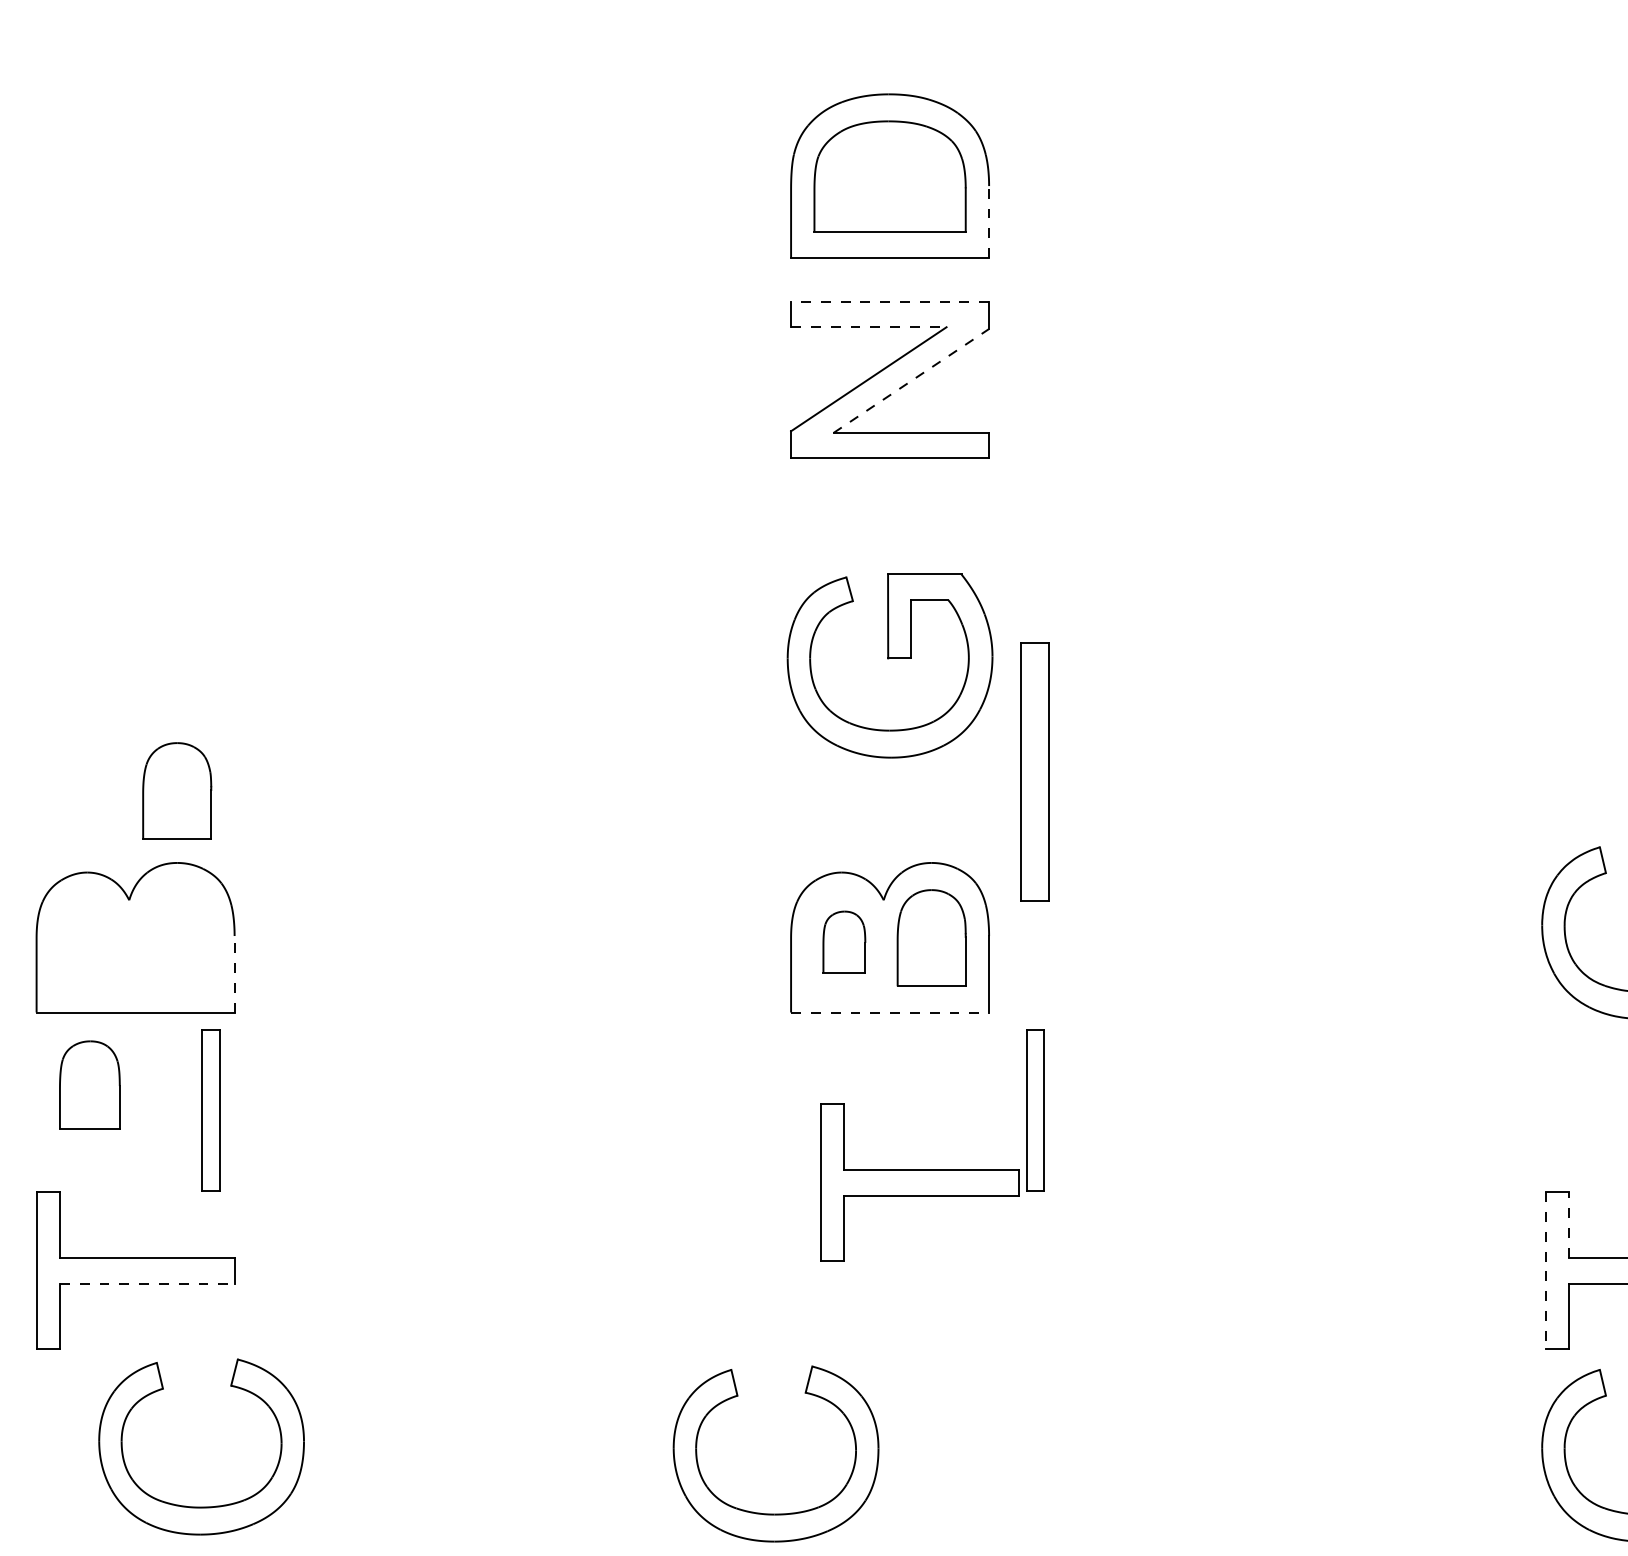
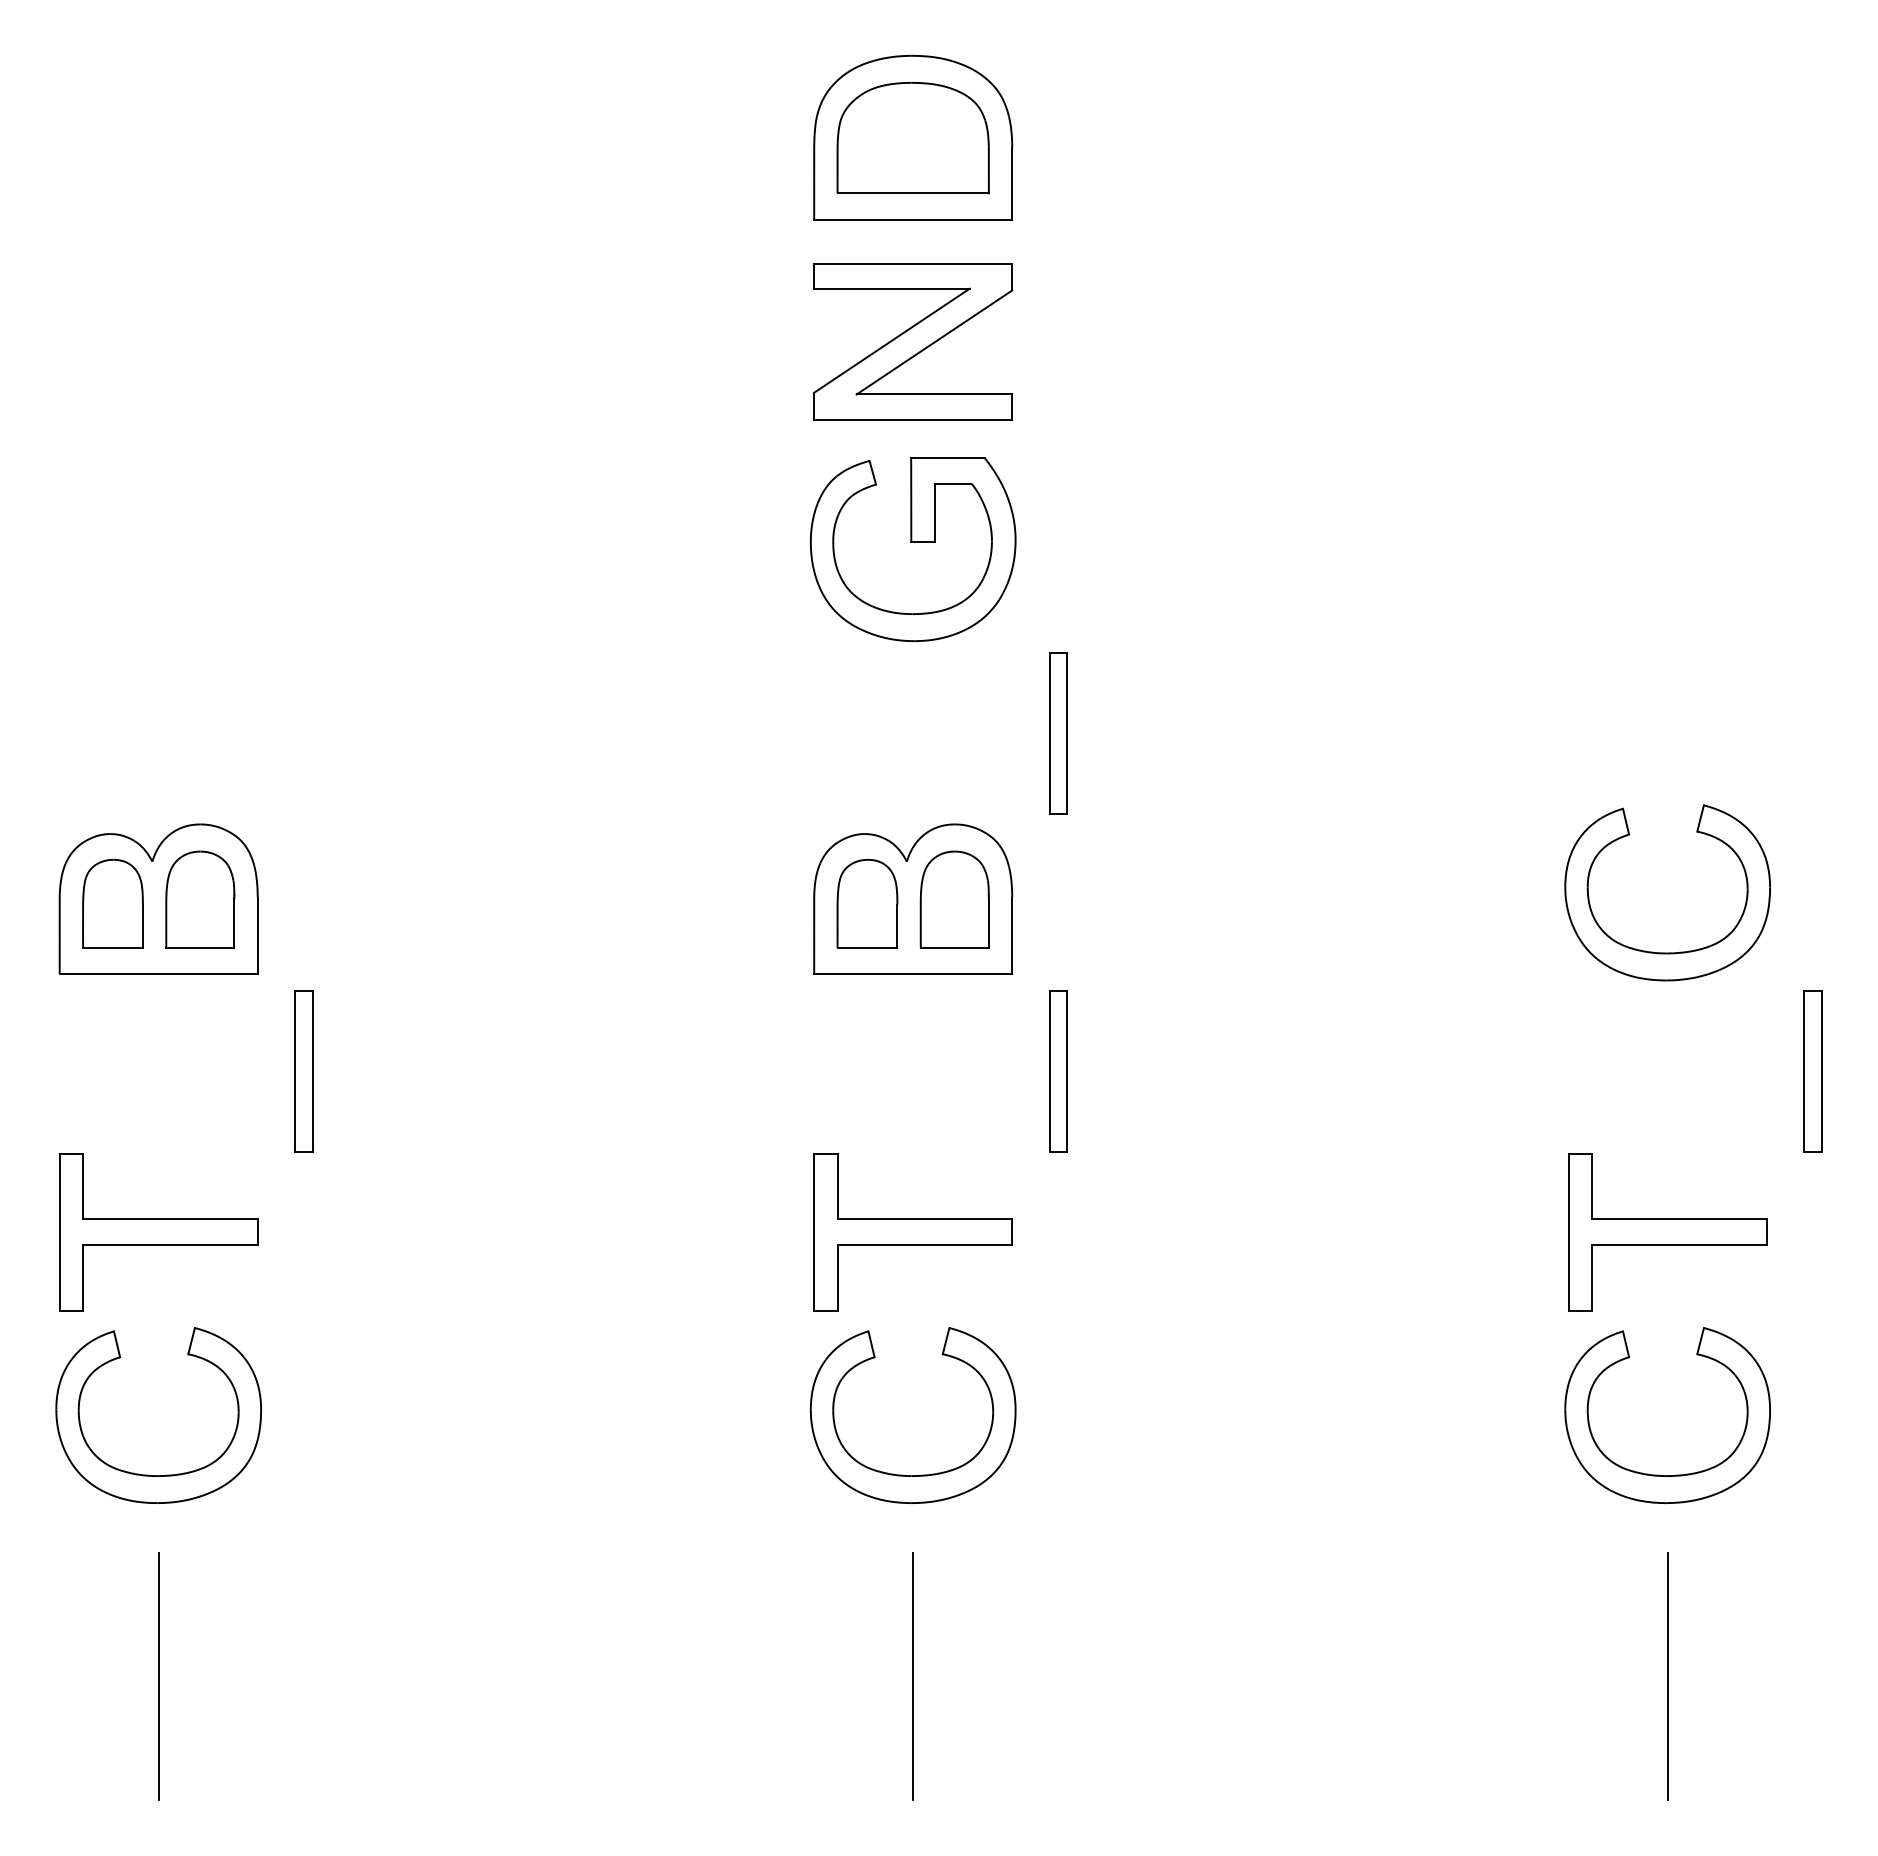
line: (989, 222) -> (1012, 183), dashed -> solid
line: (889, 302) -> (912, 263), dashed -> solid
line: (868, 327) -> (891, 288), dashed -> solid
line: (911, 381) -> (934, 342), dashed -> solid
part: (889, 659) -> (912, 542), moved
part: (1035, 772) -> (1058, 733), size x0.62
part: (177, 791) -> (200, 899), moved
part: (844, 942) -> (867, 903), size x1.43
line: (234, 974) -> (257, 935), dashed -> solid
line: (890, 1012) -> (913, 973), dashed -> solid
part: (89, 1085) -> (112, 903), moved
part: (210, 1110) -> (303, 1071), moved
part: (919, 1183) -> (912, 1232), moved
line: (1569, 1225) -> (1592, 1186), dashed -> solid
line: (1545, 1271) -> (1568, 1232), dashed -> solid
line: (147, 1284) -> (170, 1245), dashed -> solid
part: (209, 1506) -> (166, 1474), moved
part: (766, 1513) -> (903, 1474), moved

